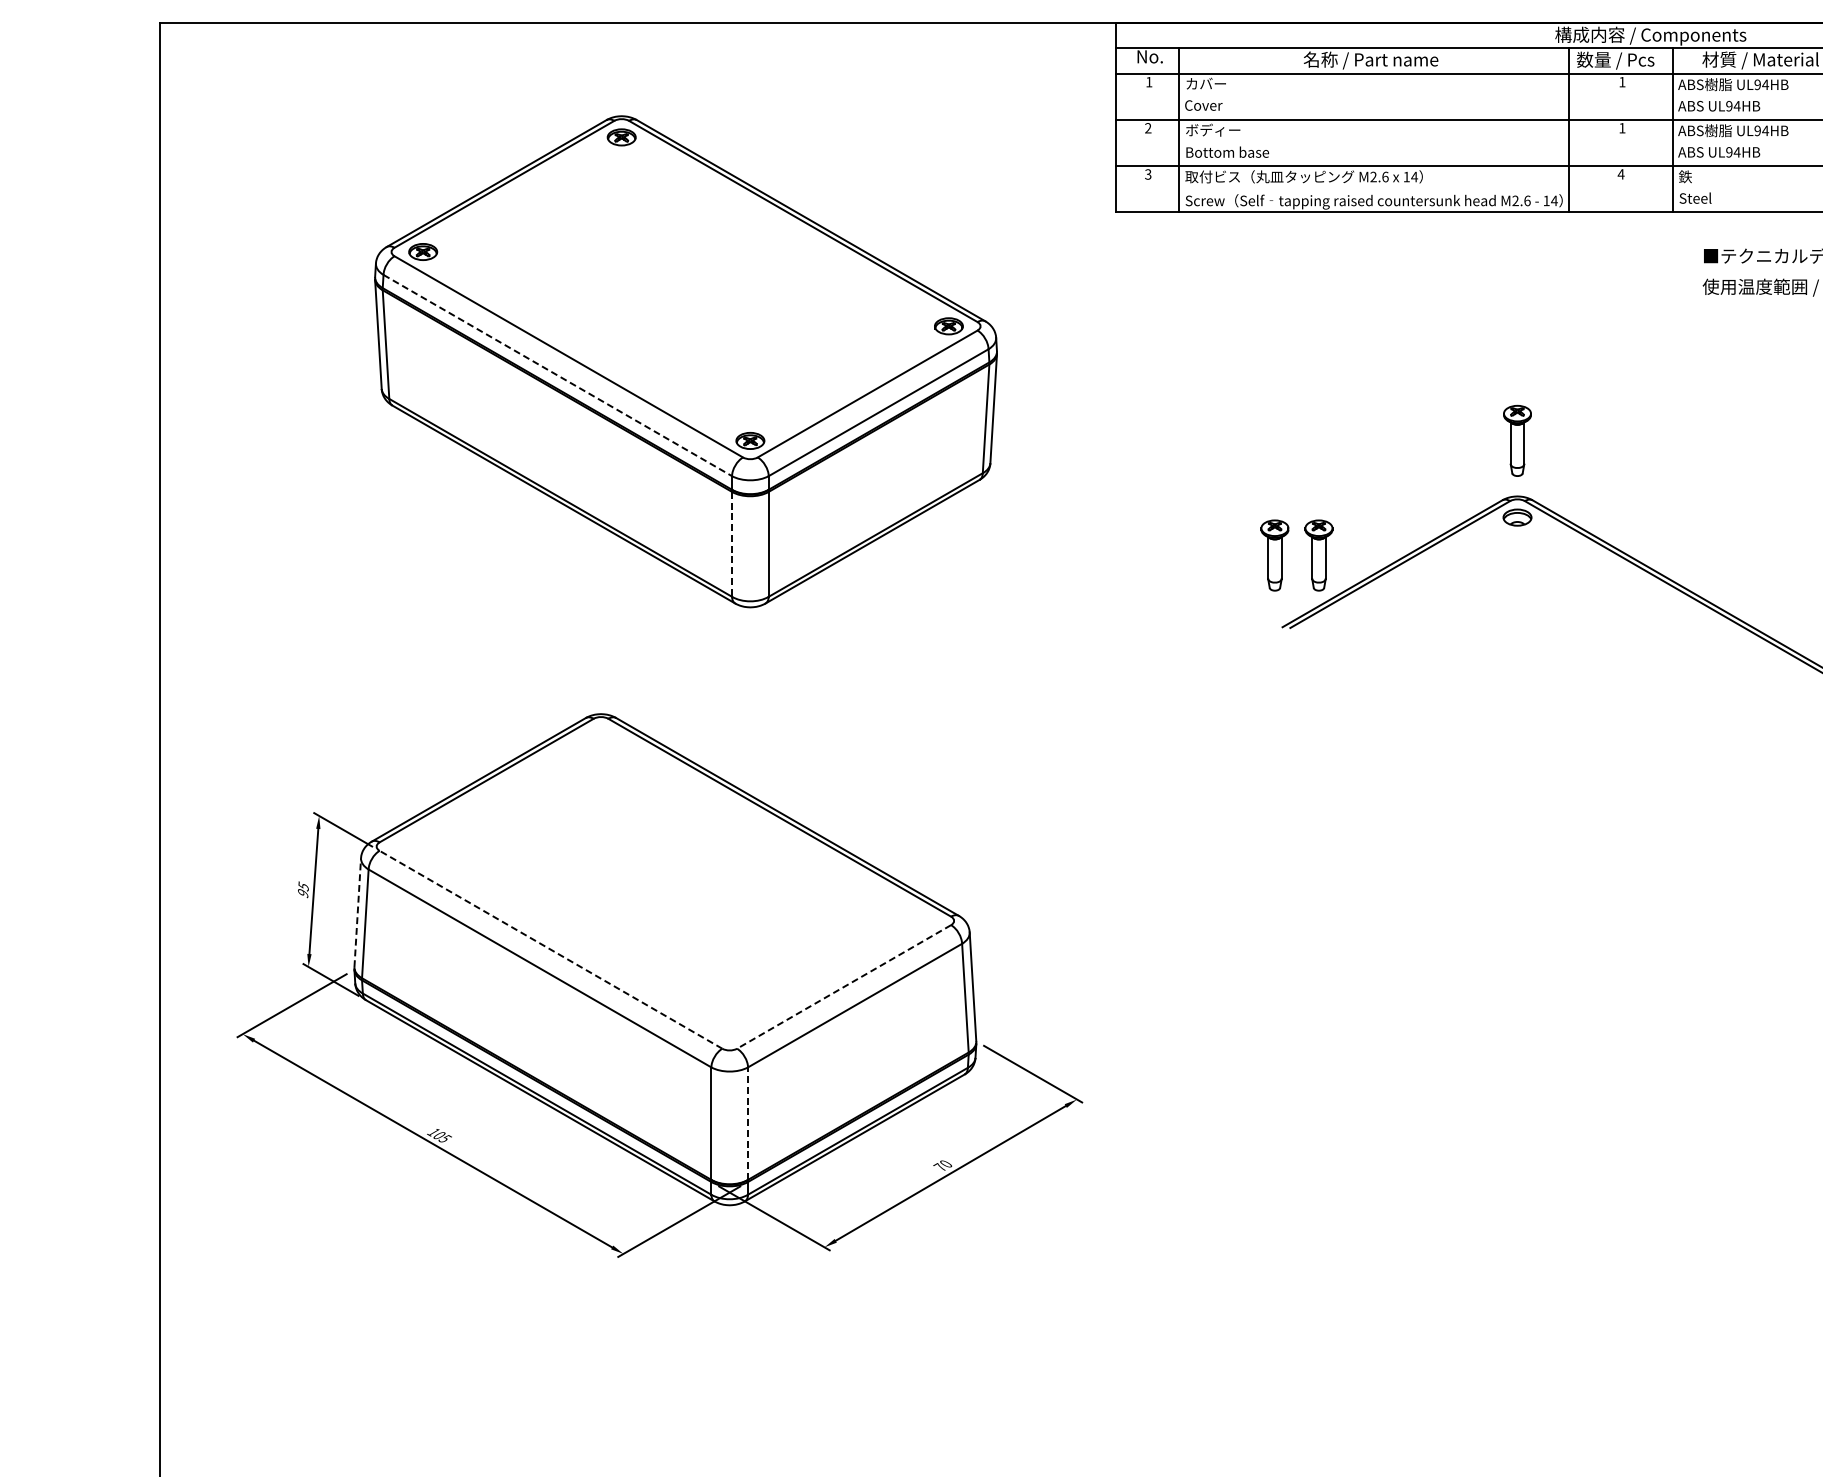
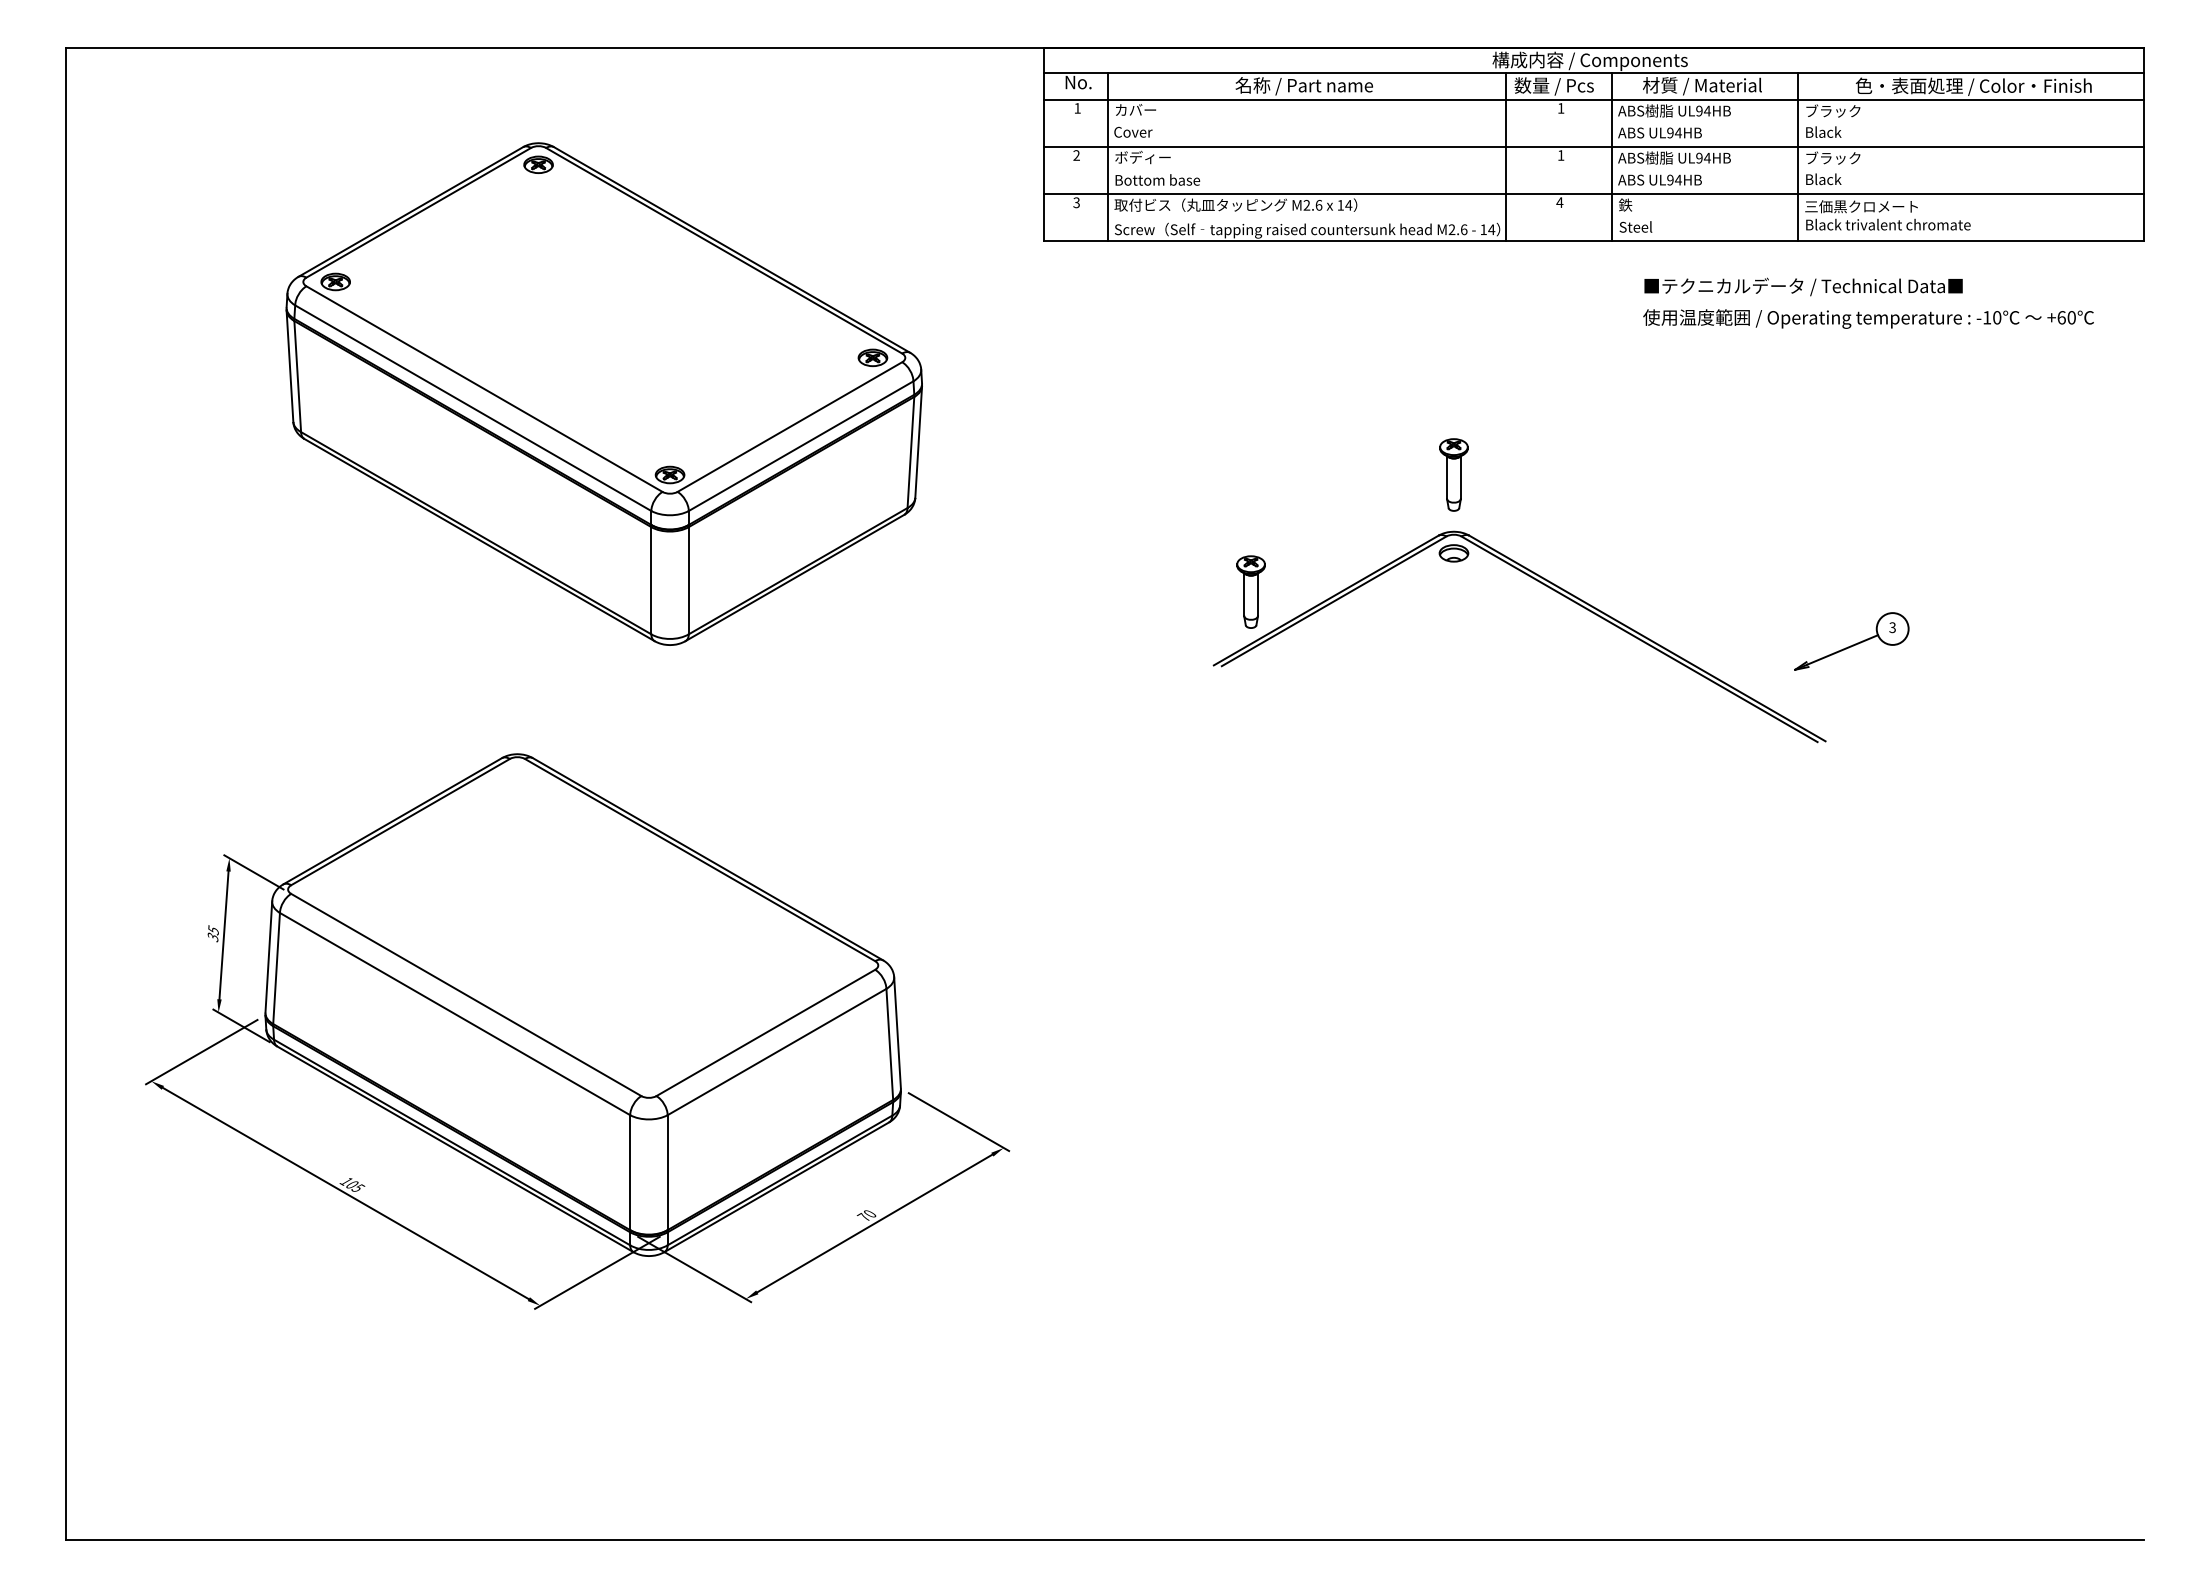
line: (558, 375) -> (473, 408), dashed -> solid
line: (732, 544) -> (651, 580), dashed -> solid
part: (1274, 554) -> (1205, 591), removed
text: (303, 893) -> (213, 937), 95 -> 35
line: (357, 913) -> (268, 957), dashed -> solid
line: (550, 949) -> (465, 994), dashed -> solid
line: (843, 987) -> (765, 1033), dashed -> solid
line: (747, 1123) -> (667, 1172), dashed -> solid

